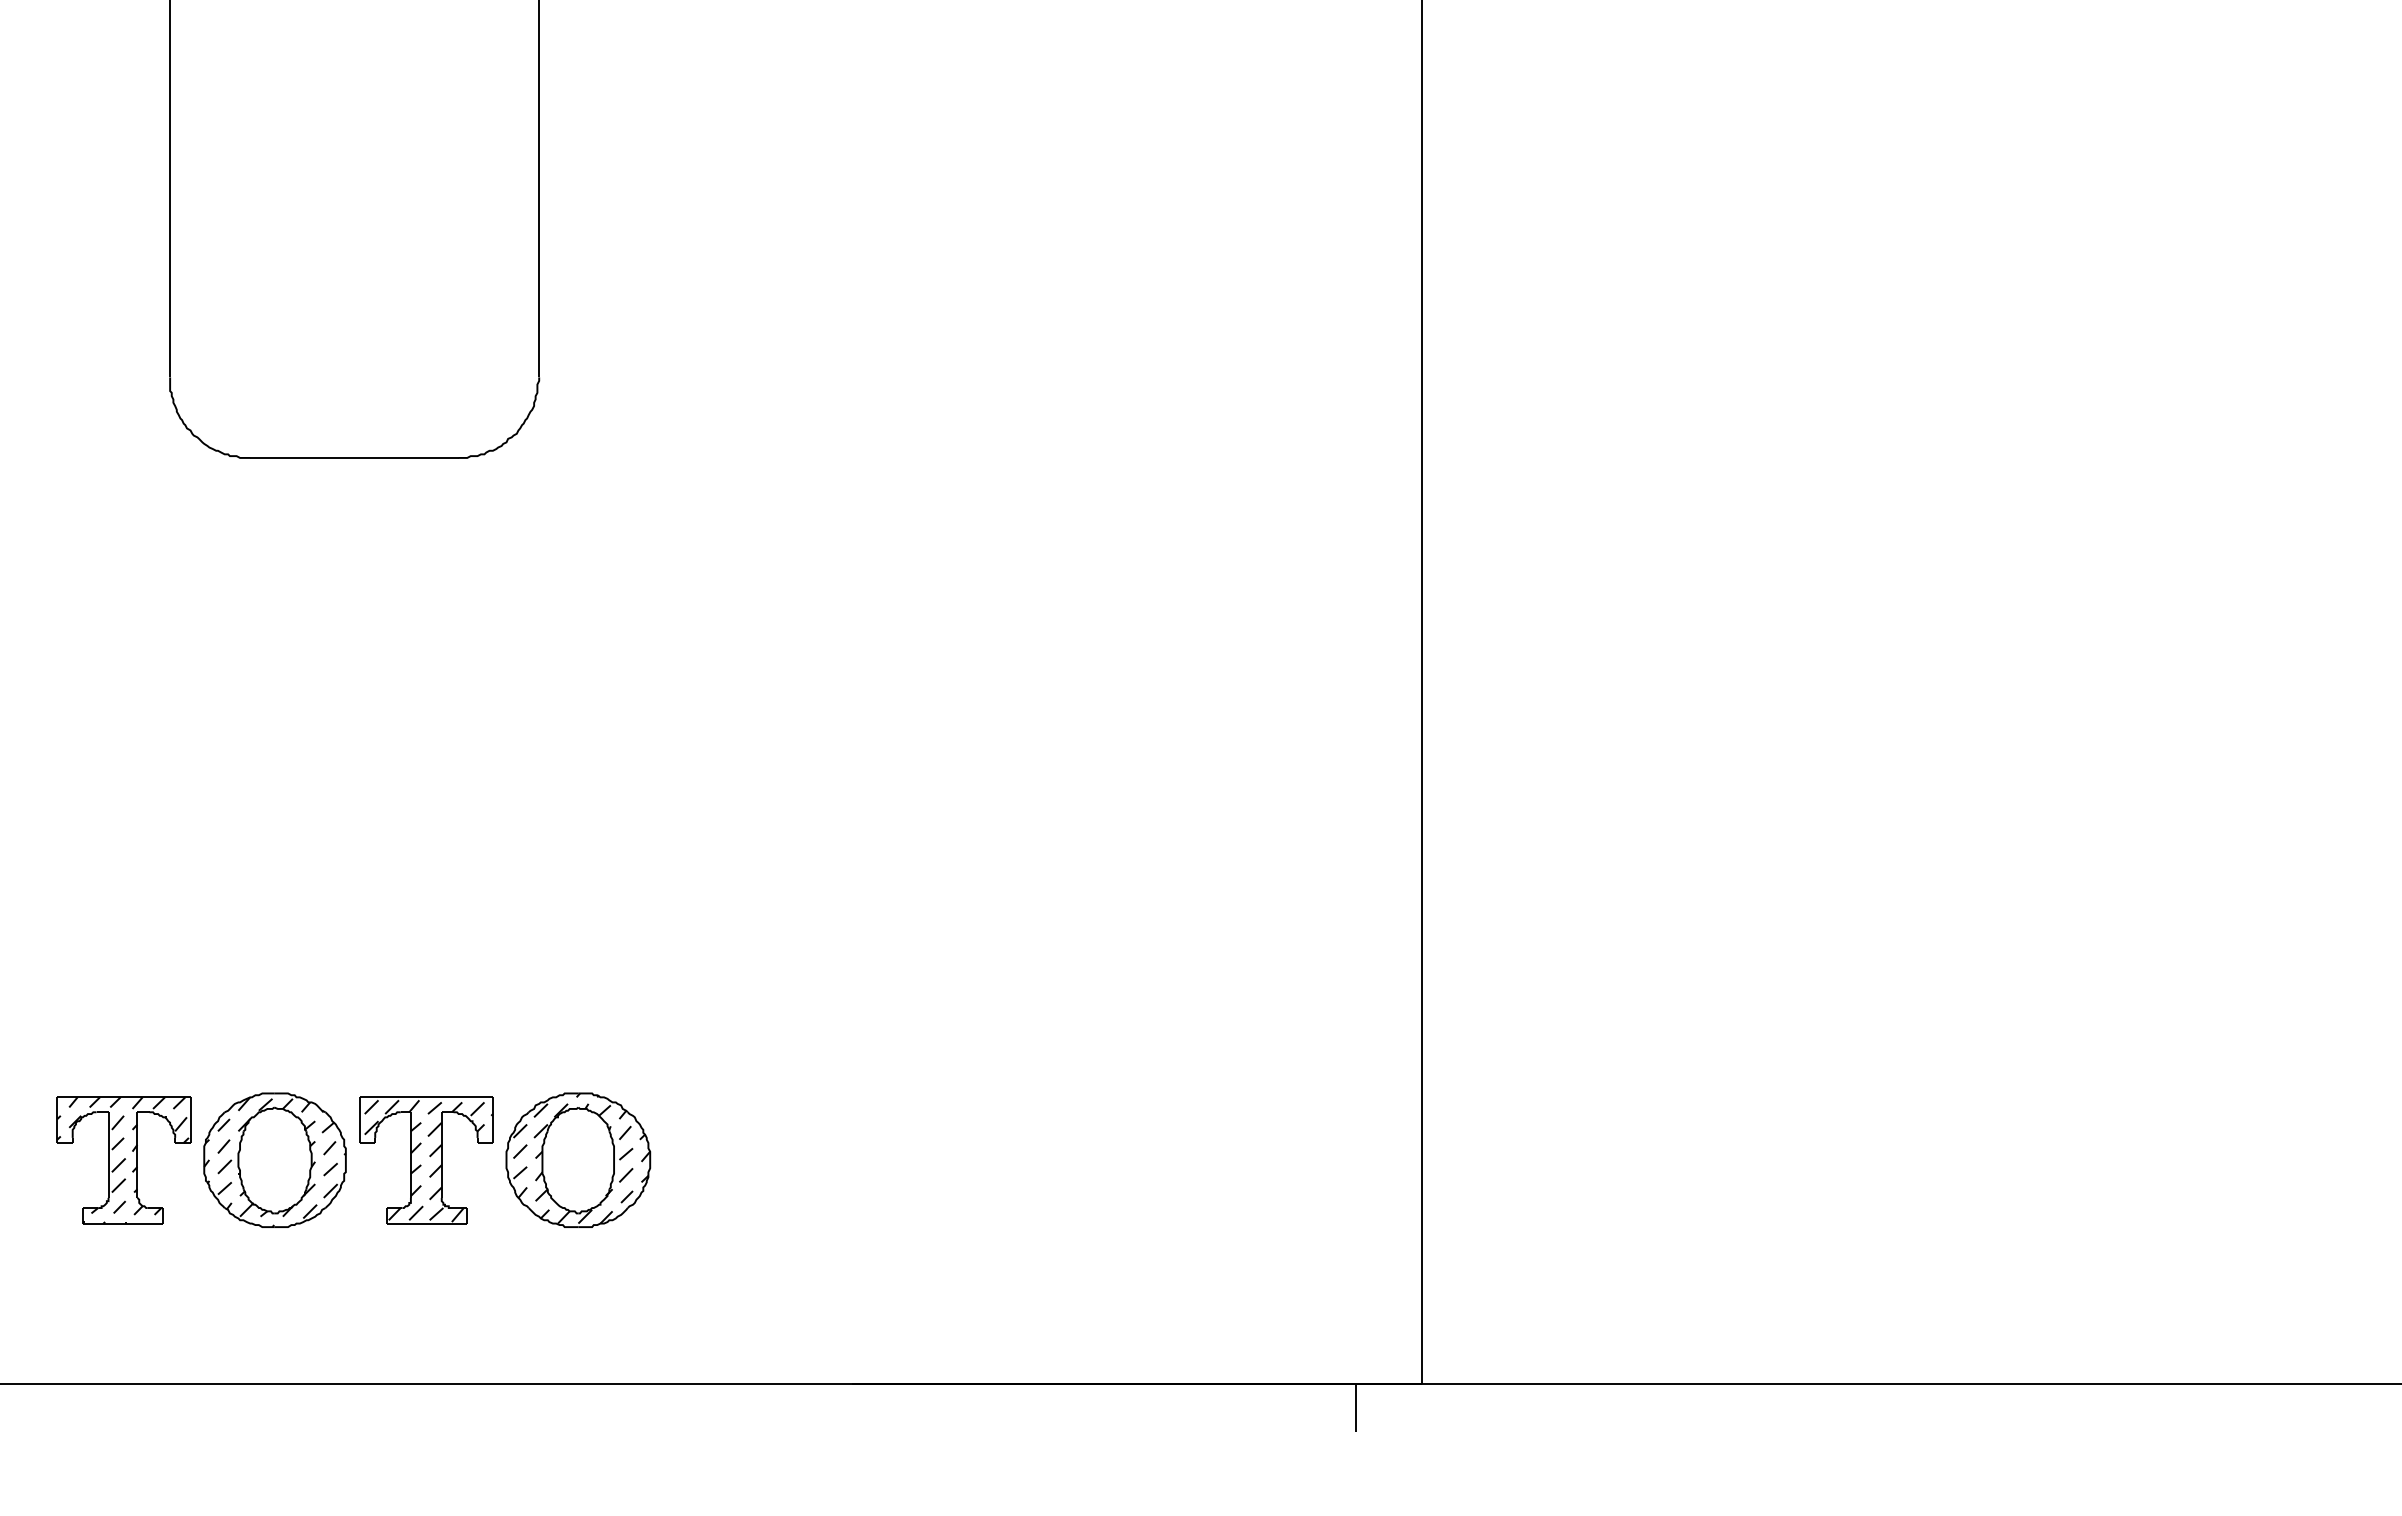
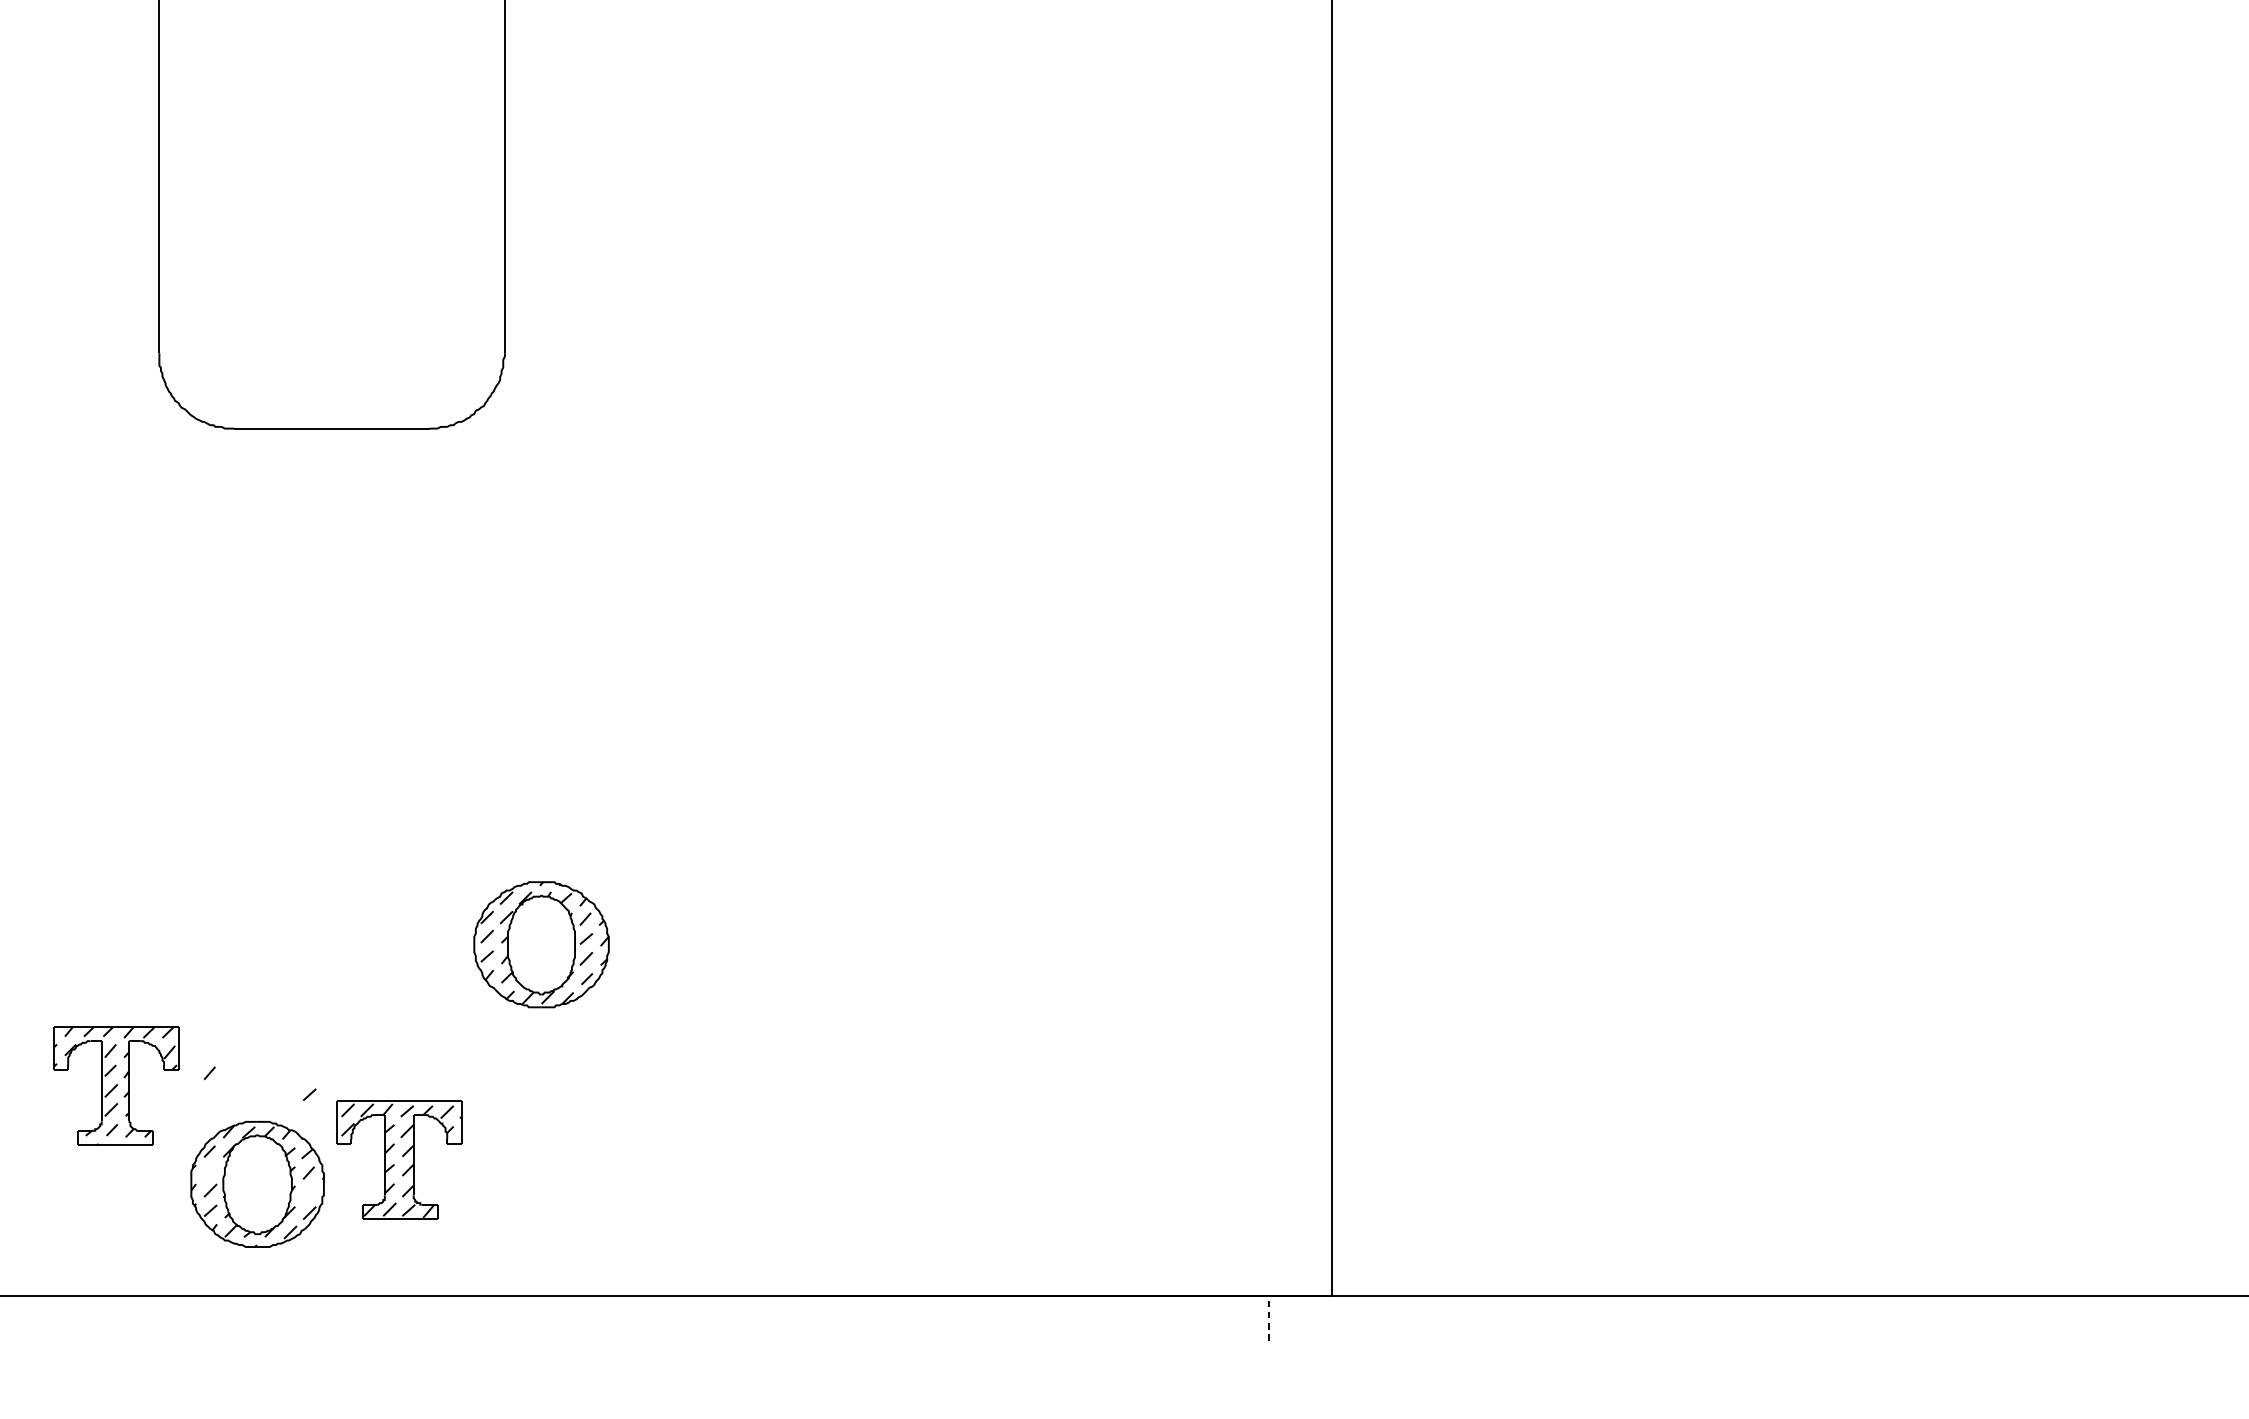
part: (274, 1159) -> (257, 1183), moved
part: (578, 1159) -> (541, 944), moved
part: (426, 1160) -> (399, 1160), moved
line: (1355, 1407) -> (1269, 1317), solid -> dashed

